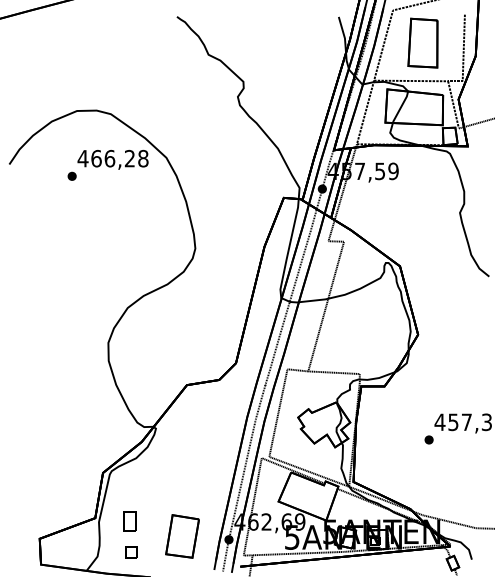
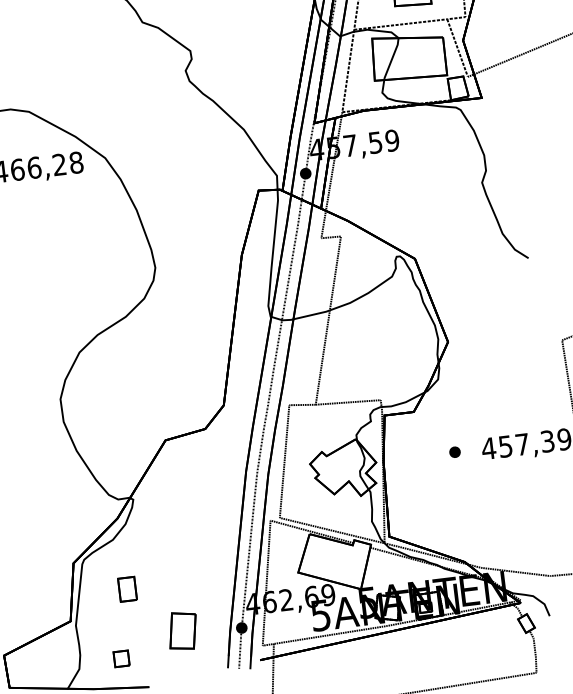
part: (428, 439) -> (454, 451), moved
part: (129, 521) -> (126, 589), moved
part: (182, 536) -> (182, 631), size x0.7

